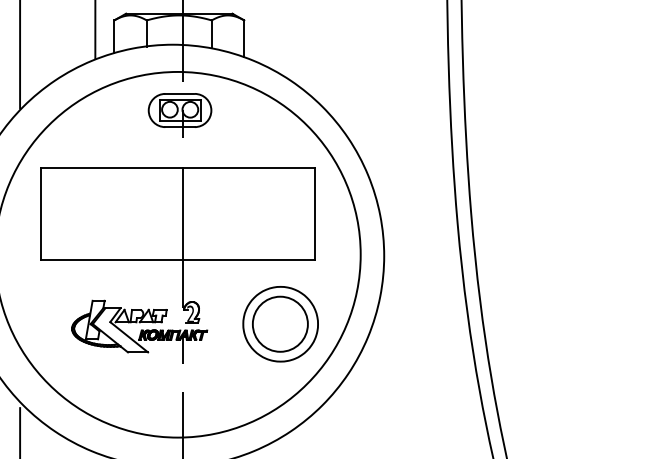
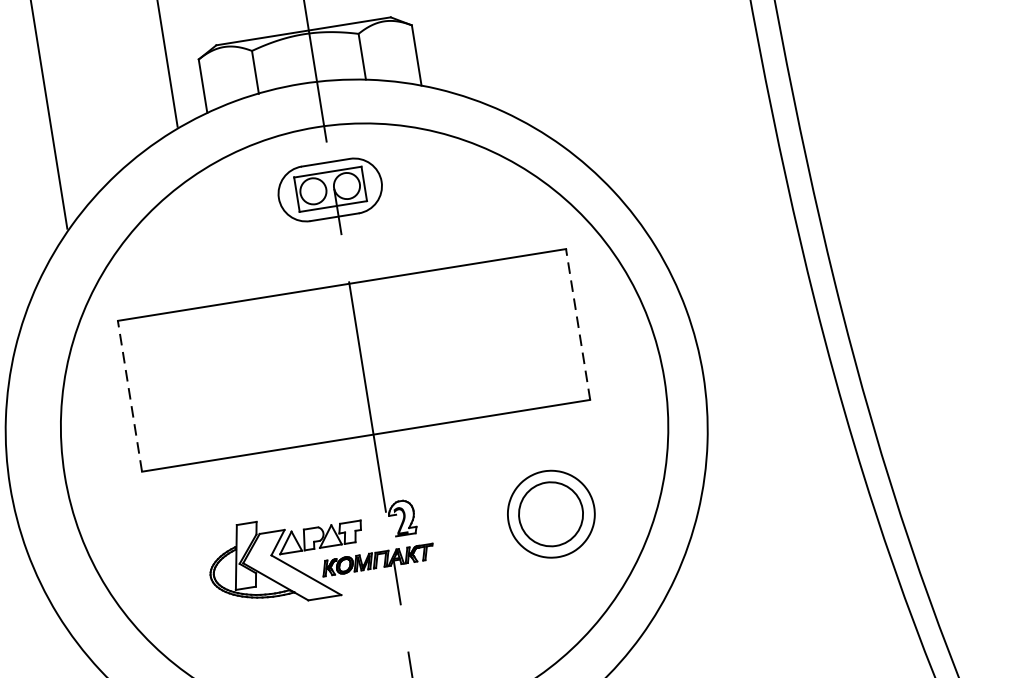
line: (314, 213) -> (577, 323), solid -> dashed
line: (41, 214) -> (130, 396), solid -> dashed
part: (280, 324) -> (551, 514), size x0.7

